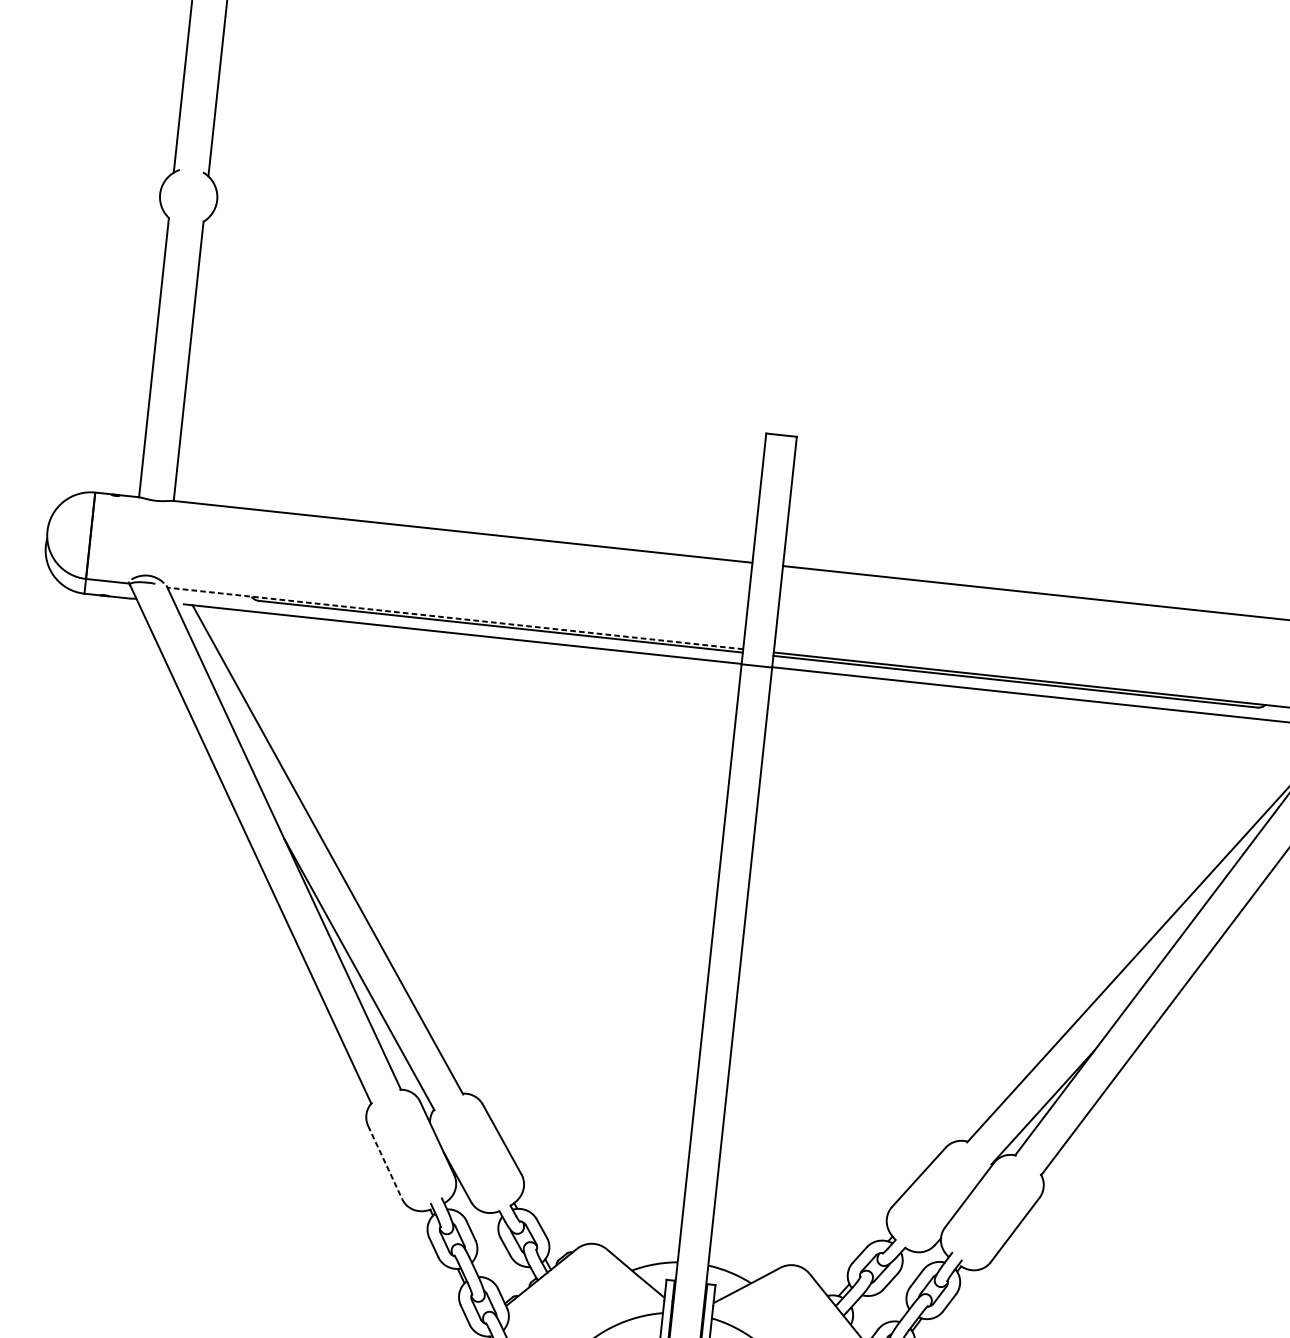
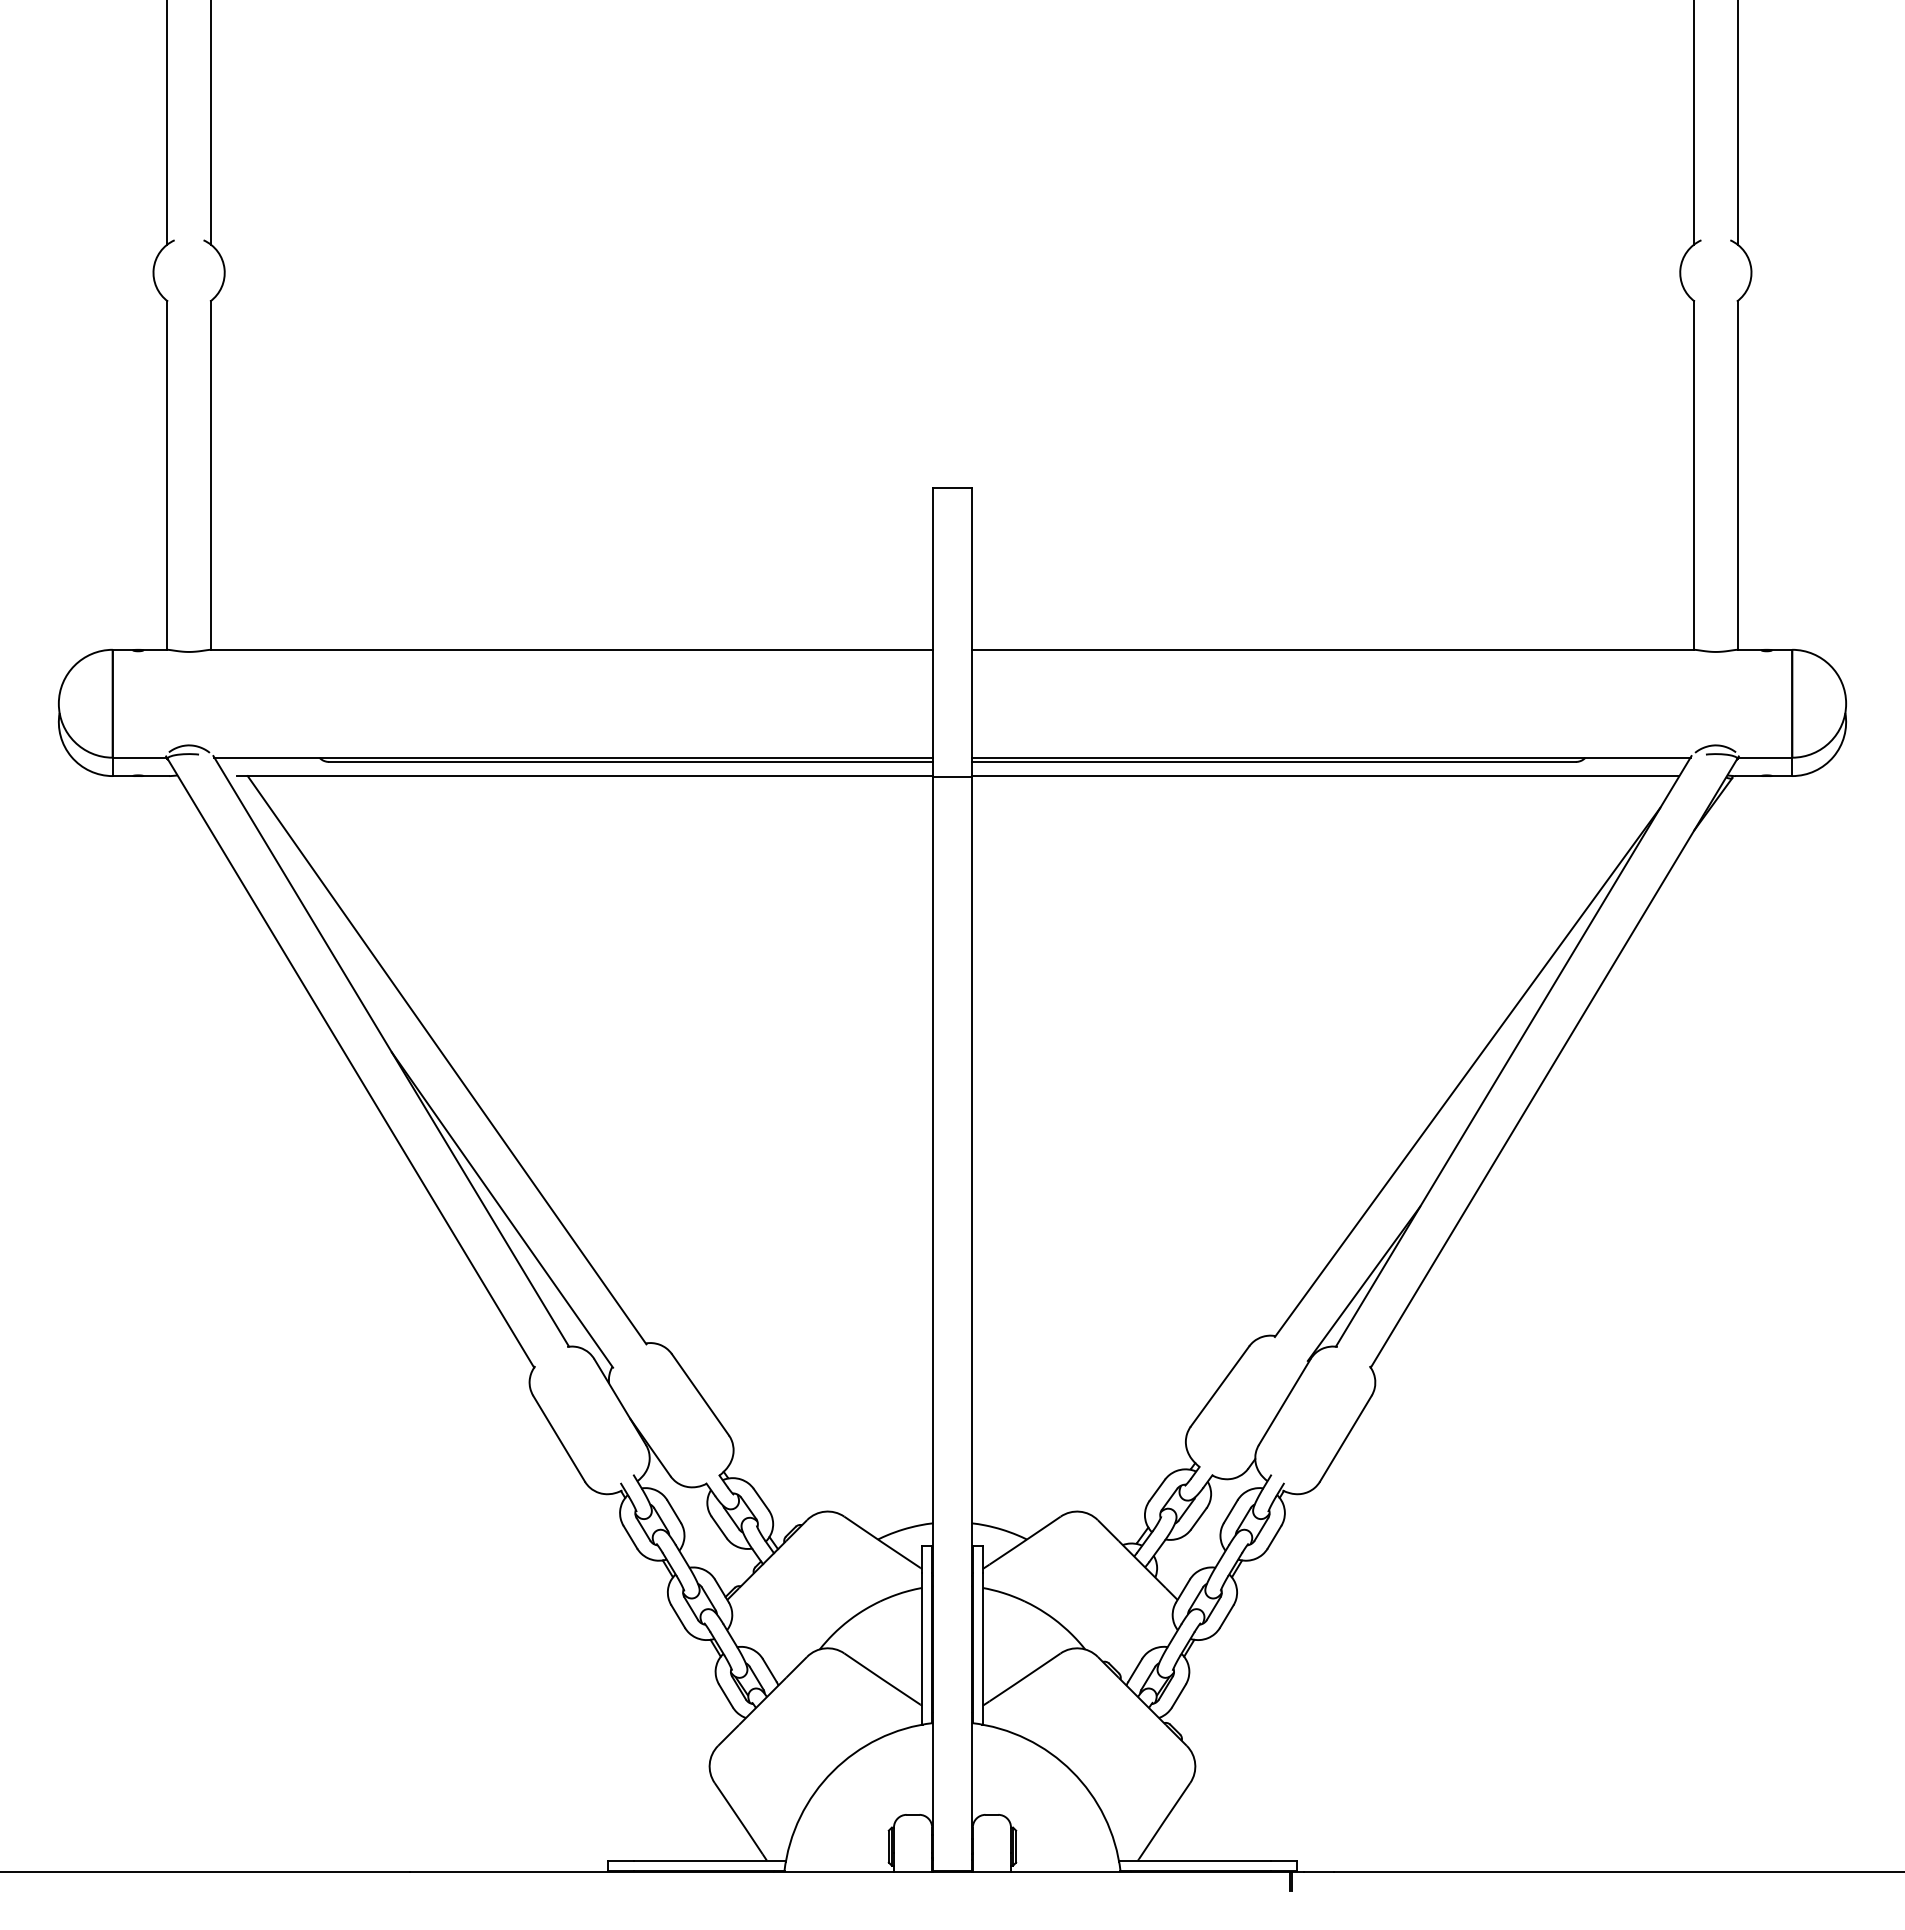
line: (455, 618) -> (573, 757), dashed -> solid
line: (385, 1163) -> (559, 1439), dashed -> solid

